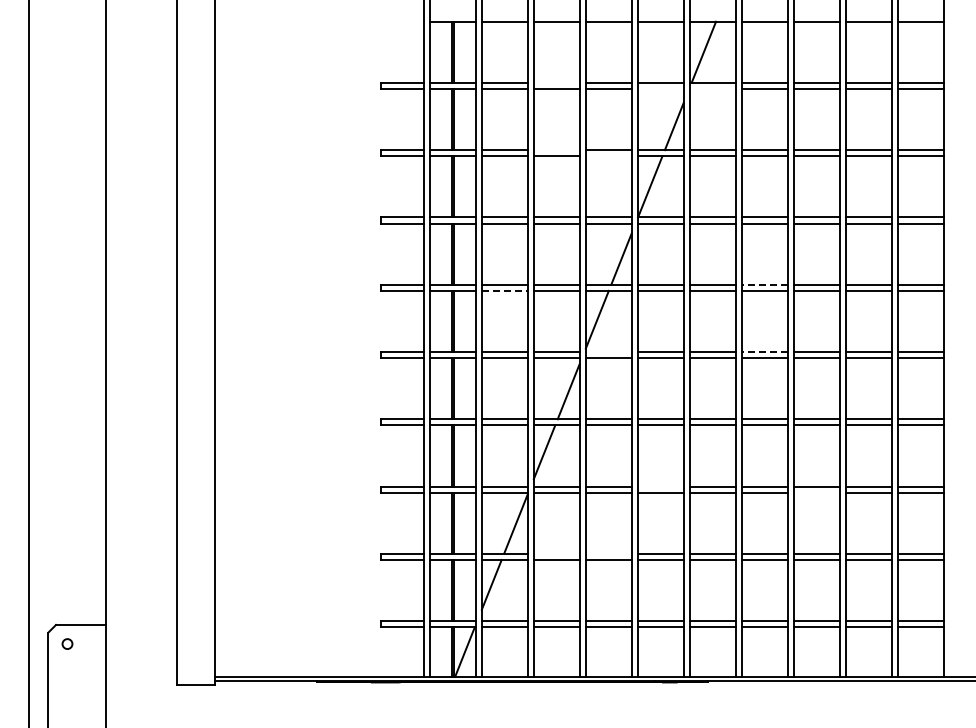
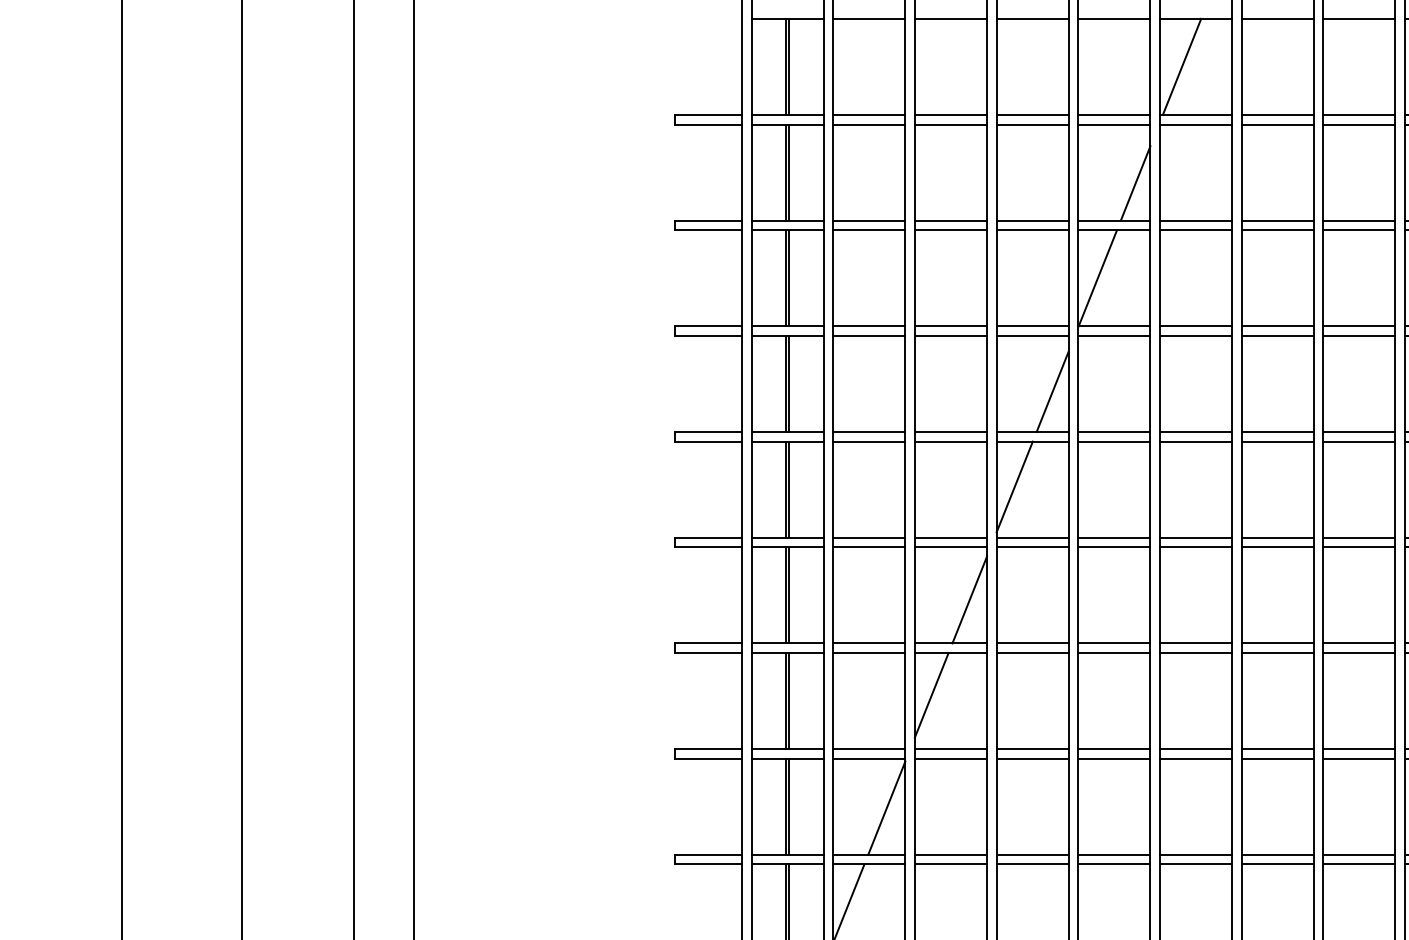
line: (556, 82) -> (950, 114), added
line: (660, 89) -> (1113, 125), added
line: (712, 89) -> (1195, 125), added
line: (556, 150) -> (950, 221), added
line: (608, 156) -> (1032, 230), added
line: (764, 284) -> (1277, 431), dashed -> solid
line: (504, 290) -> (868, 441), dashed -> solid
line: (608, 352) -> (1032, 538), added
line: (764, 352) -> (1277, 538), dashed -> solid
line: (660, 486) -> (1113, 749), added
line: (816, 492) -> (1359, 758), added
line: (556, 553) -> (950, 854), added
line: (608, 553) -> (1032, 854), added

